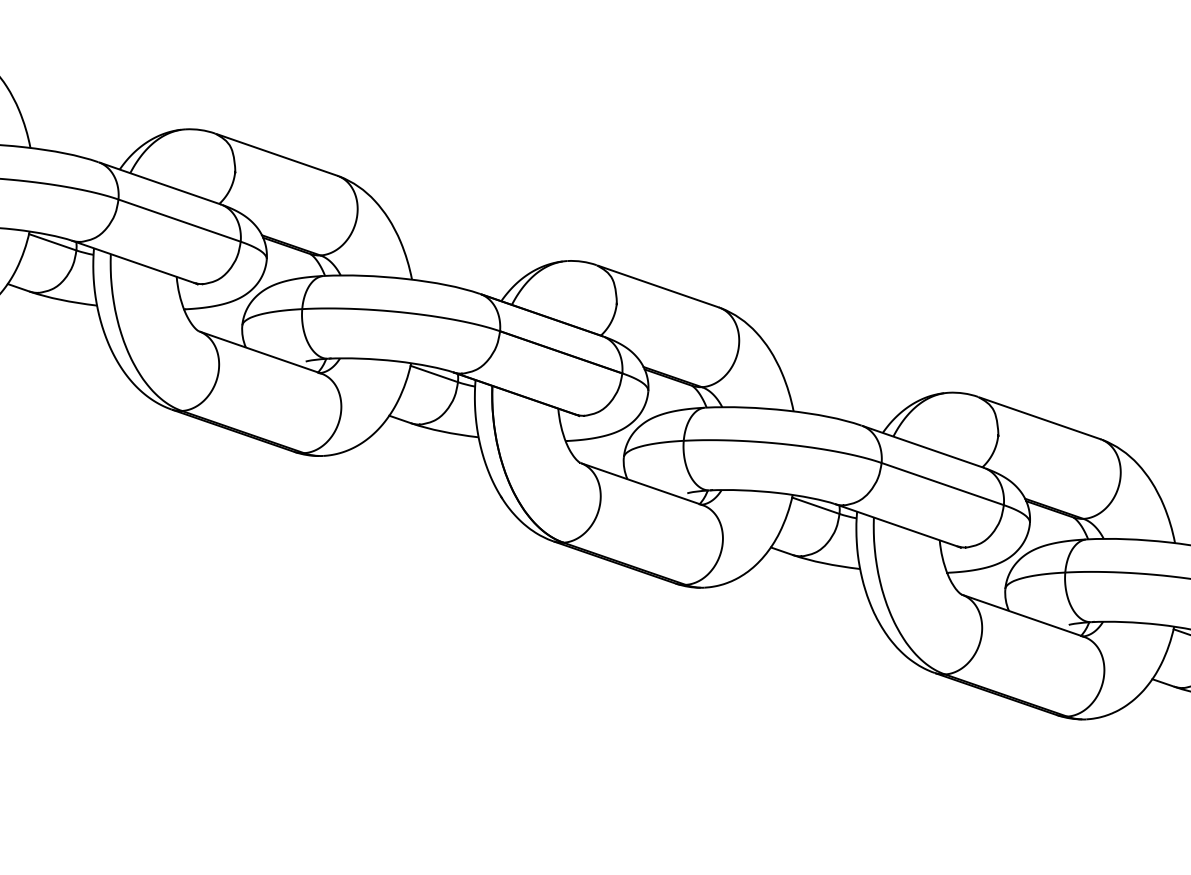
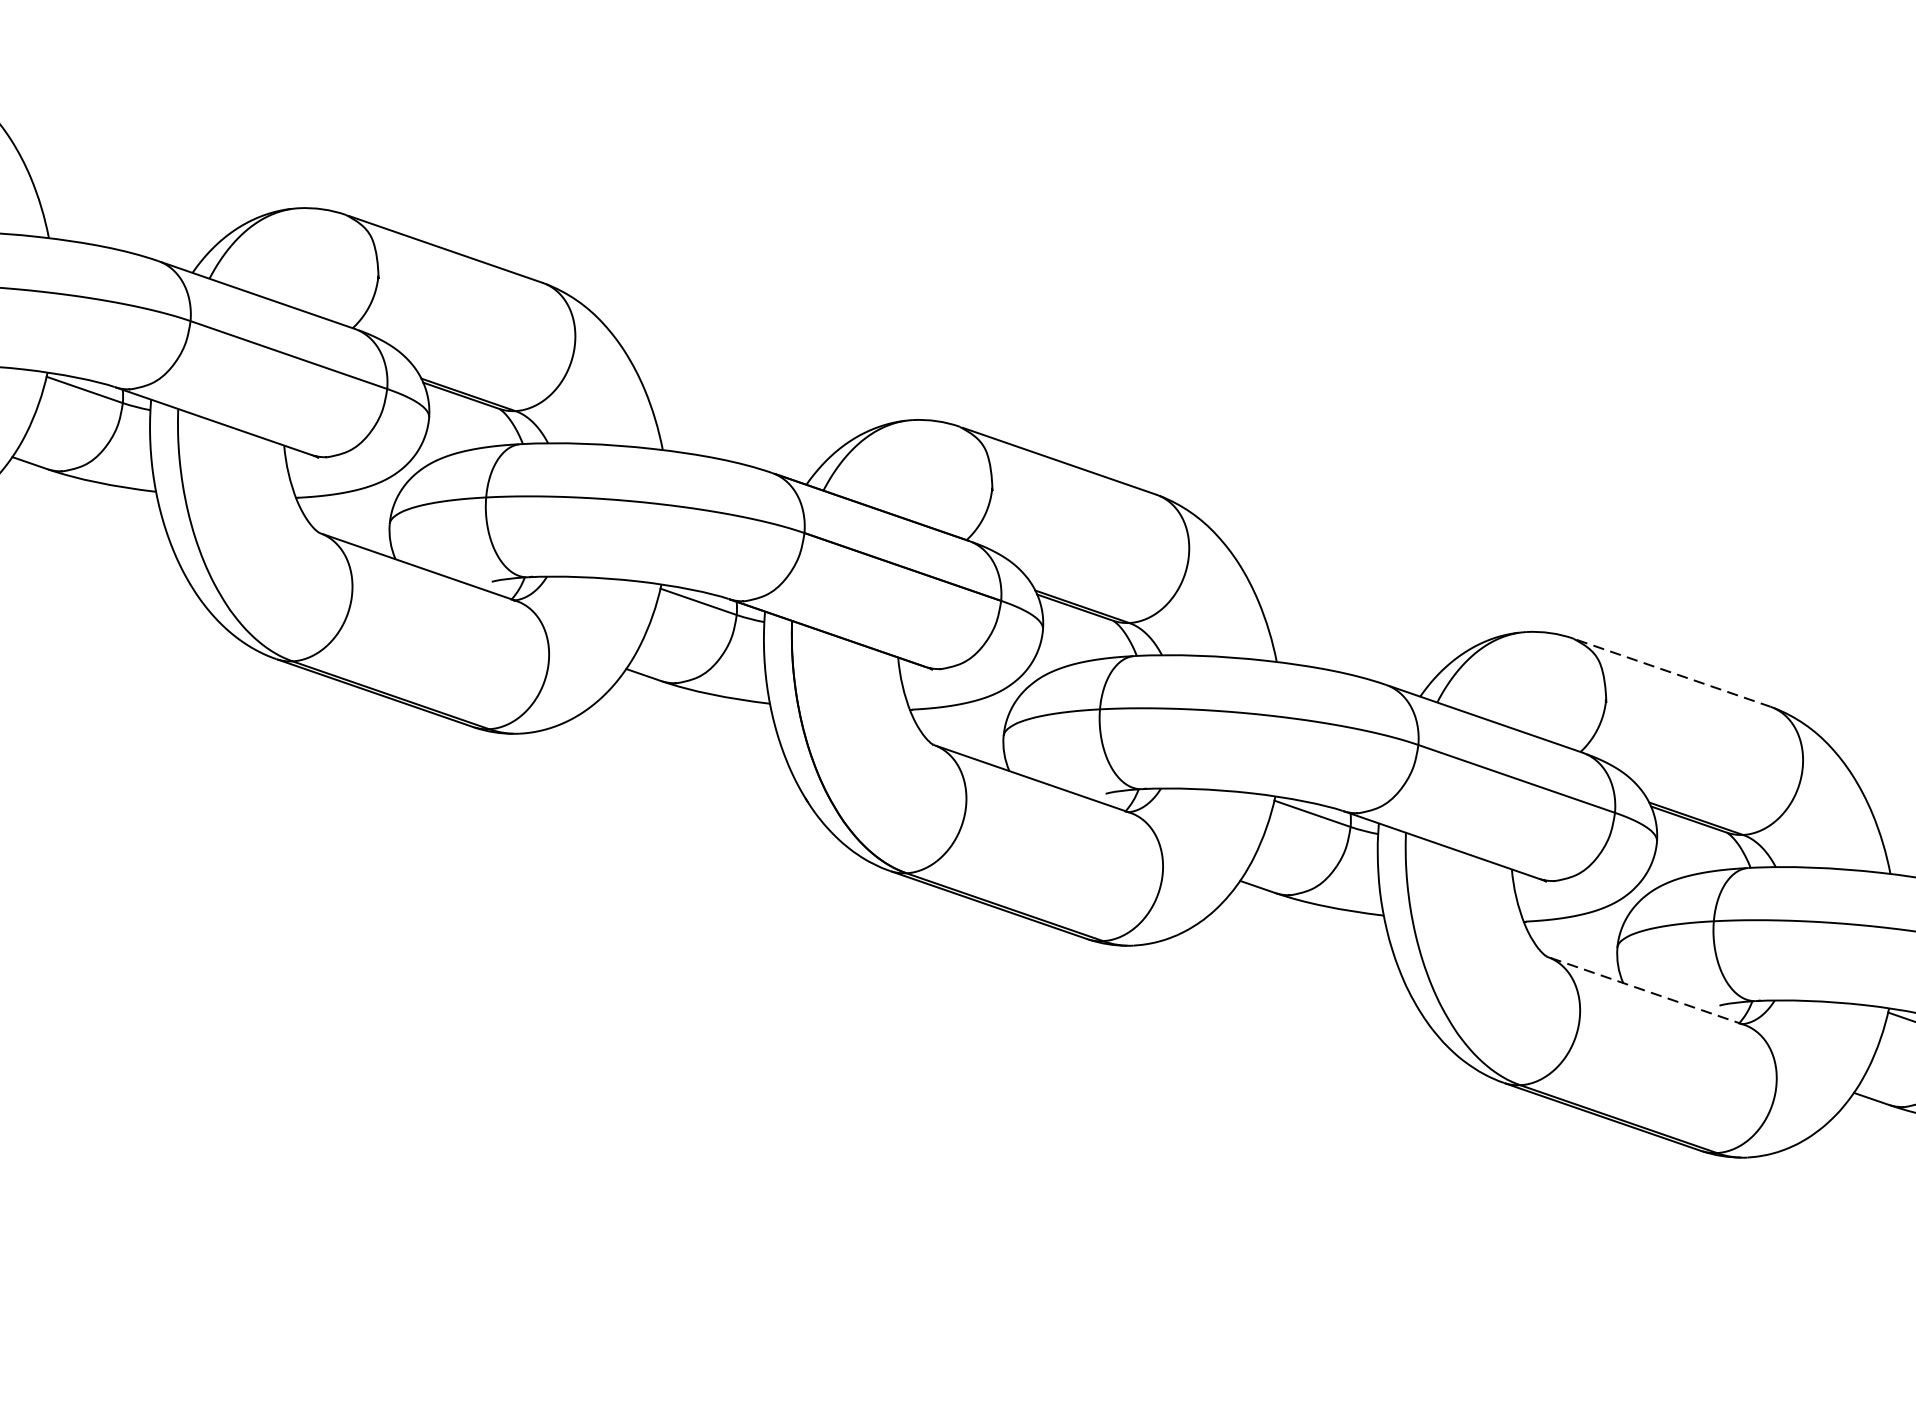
line: (1040, 418) -> (1673, 673), solid -> dashed
line: (1023, 616) -> (1646, 991), solid -> dashed

